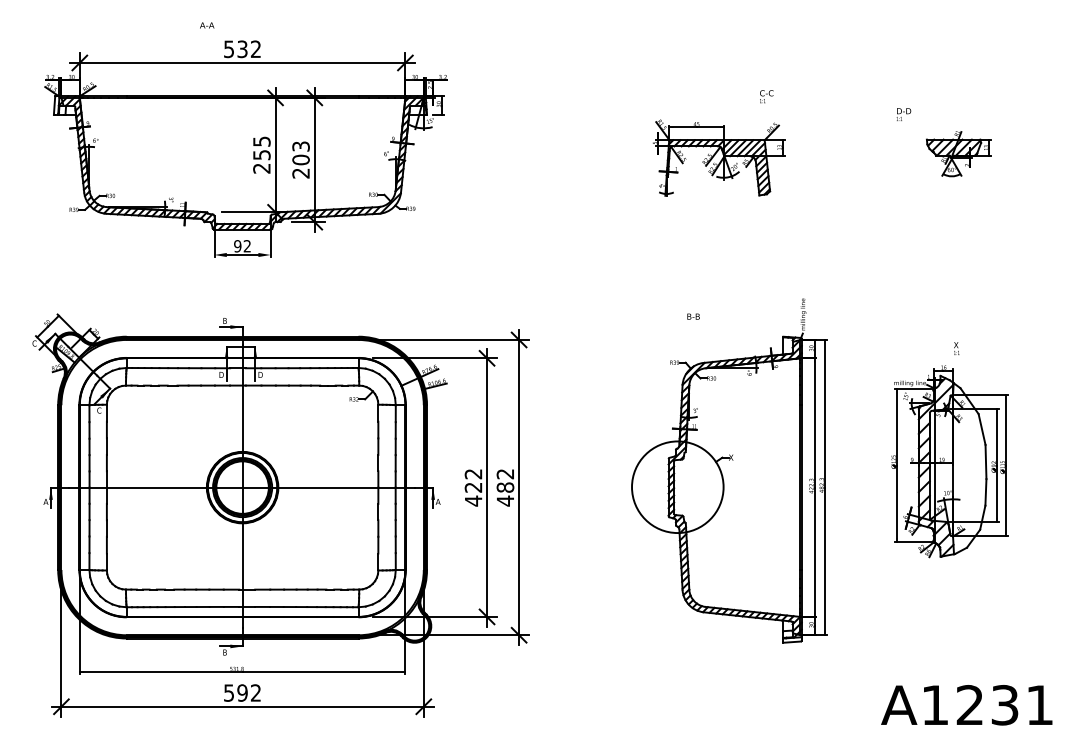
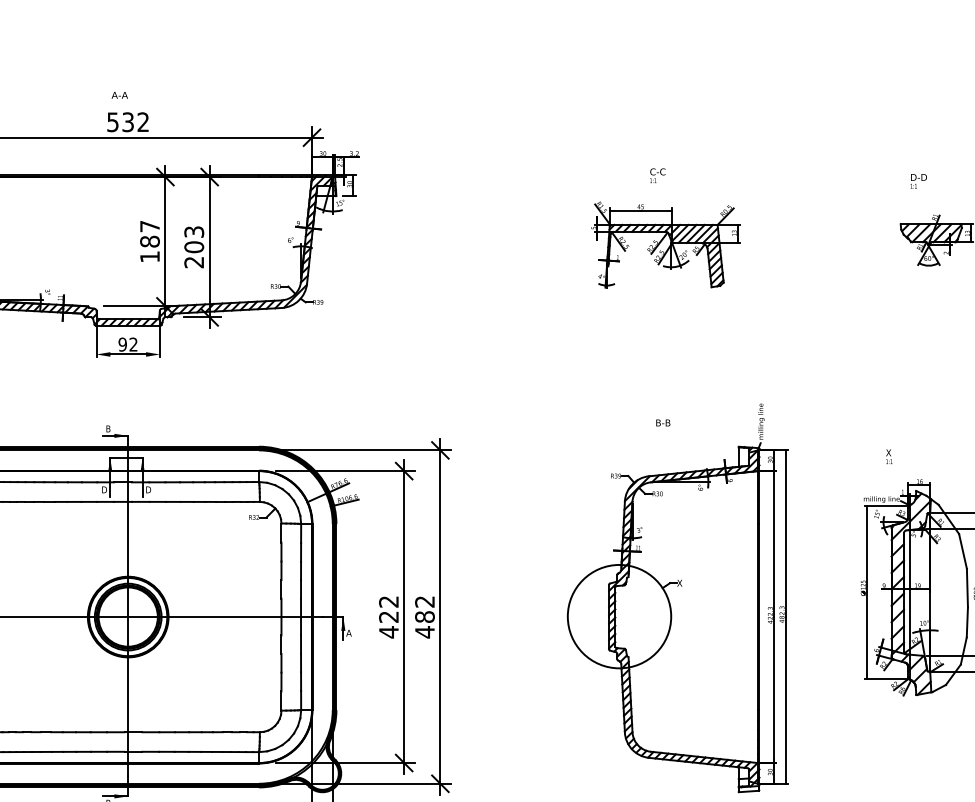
text: (207, 25) -> (120, 95), moved
text: (766, 96) -> (657, 175), moved
text: (903, 114) -> (918, 181), moved
text: (261, 154) -> (149, 241), 255 -> 187
text: (693, 316) -> (663, 422), moved
text: (956, 348) -> (888, 456), moved

